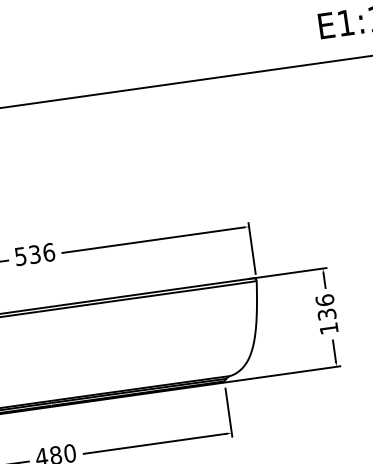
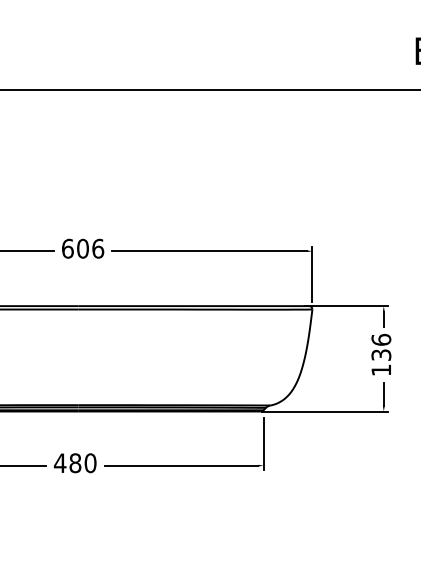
text: (27, 255) -> (75, 248), 536 -> 606

